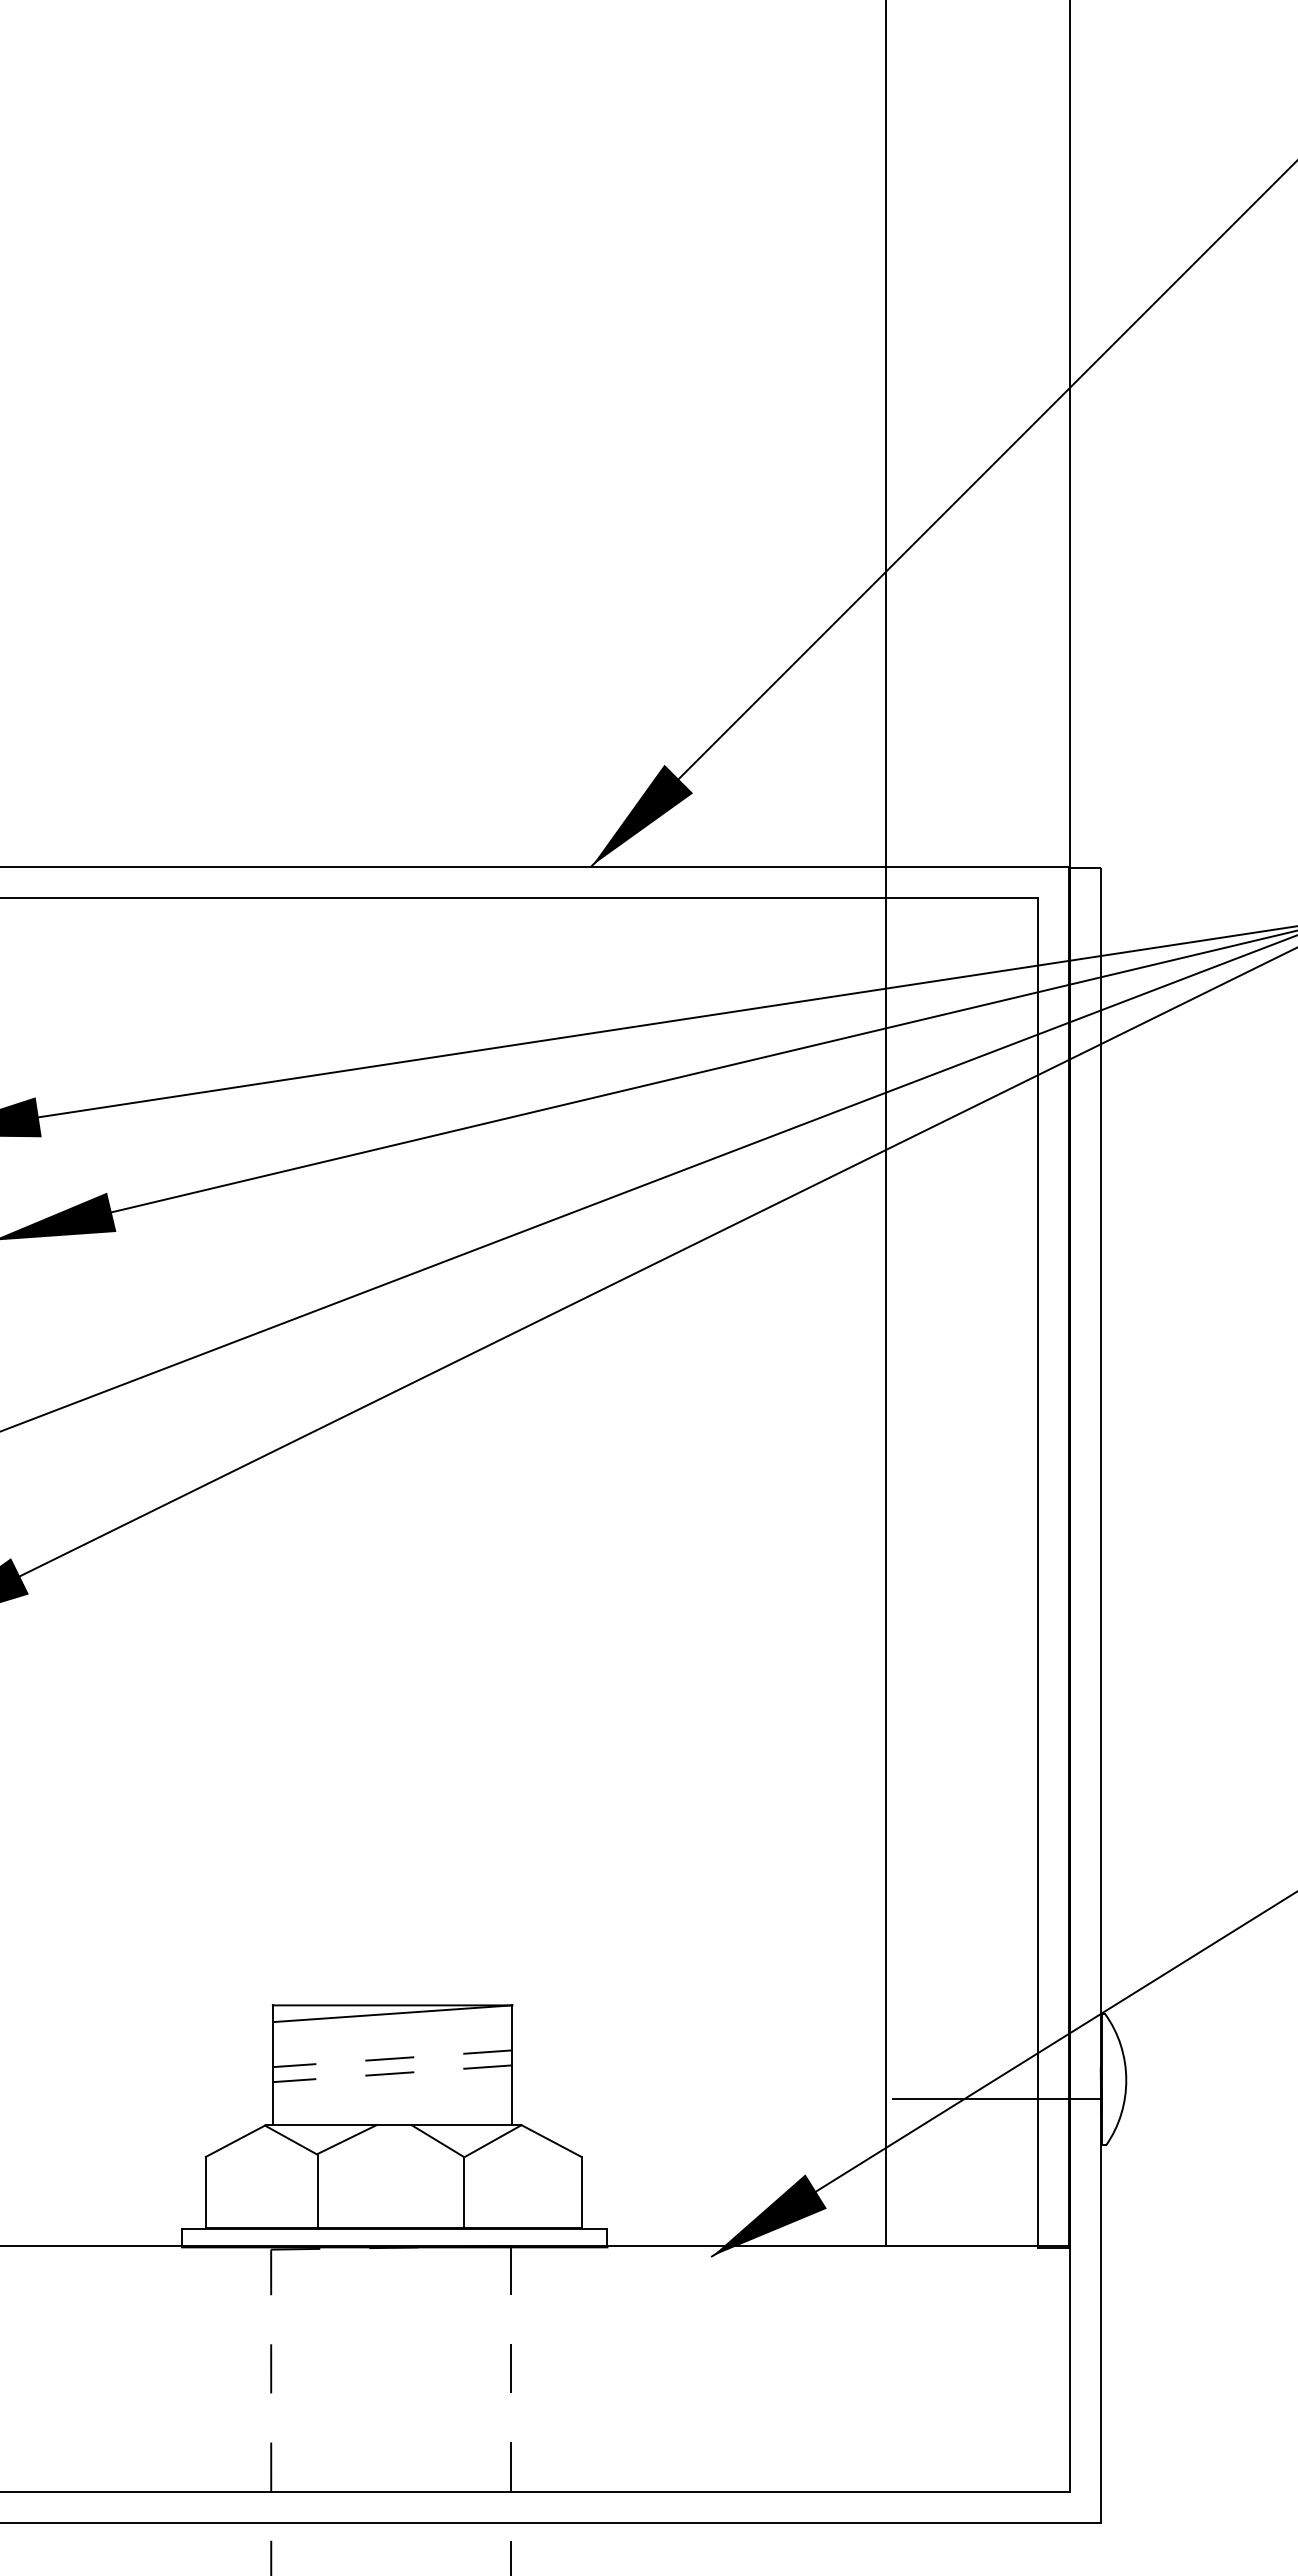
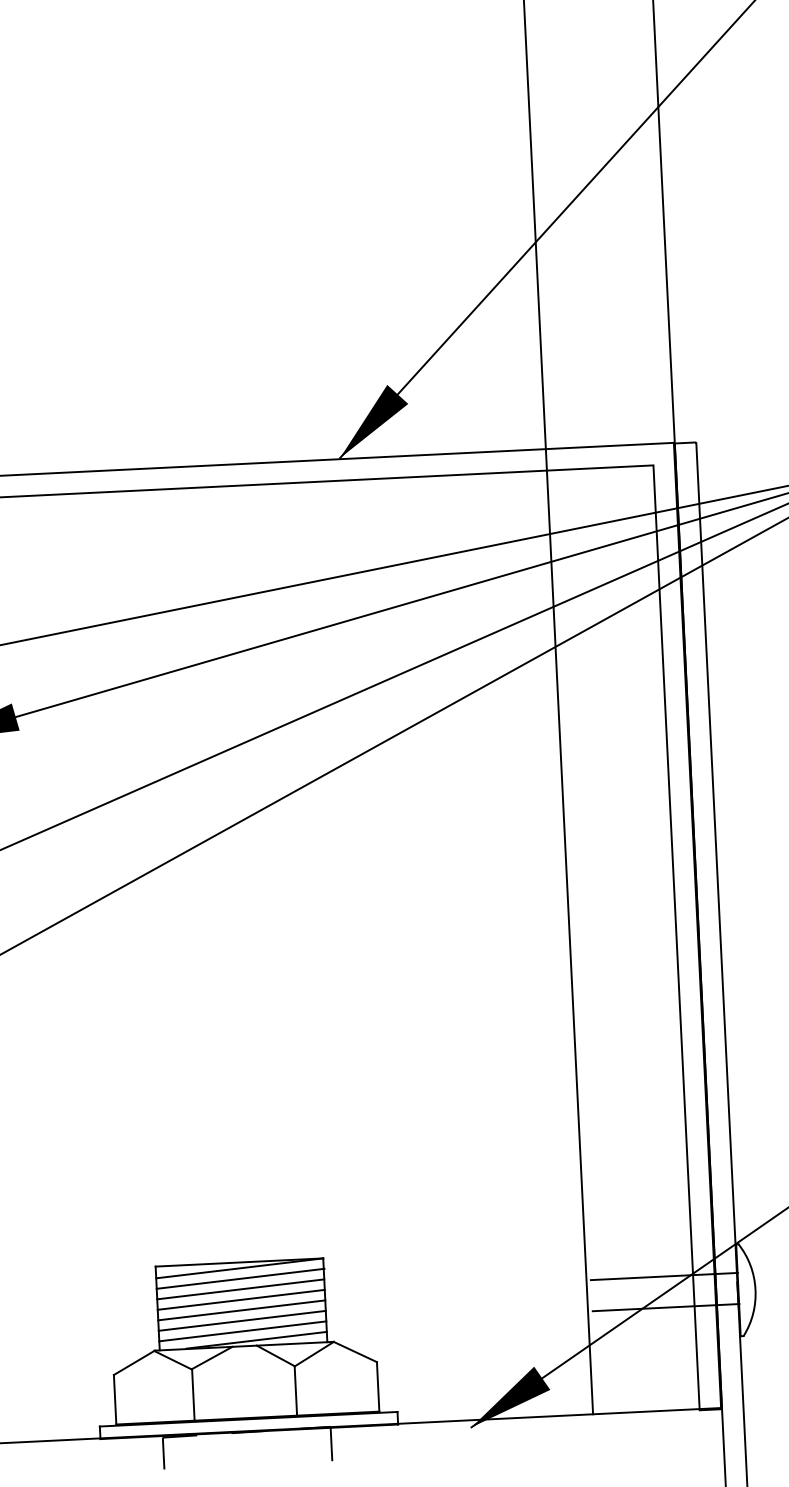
line: (392, 2028) -> (240, 1278), added
line: (392, 2043) -> (240, 1289), added
line: (997, 2055) -> (664, 1276), added
line: (392, 2058) -> (241, 1299), dashed -> solid
line: (392, 2073) -> (241, 1310), dashed -> solid
line: (392, 2088) -> (242, 1320), added
line: (392, 2103) -> (242, 1331), added
line: (411, 2117) -> (256, 1340), added

